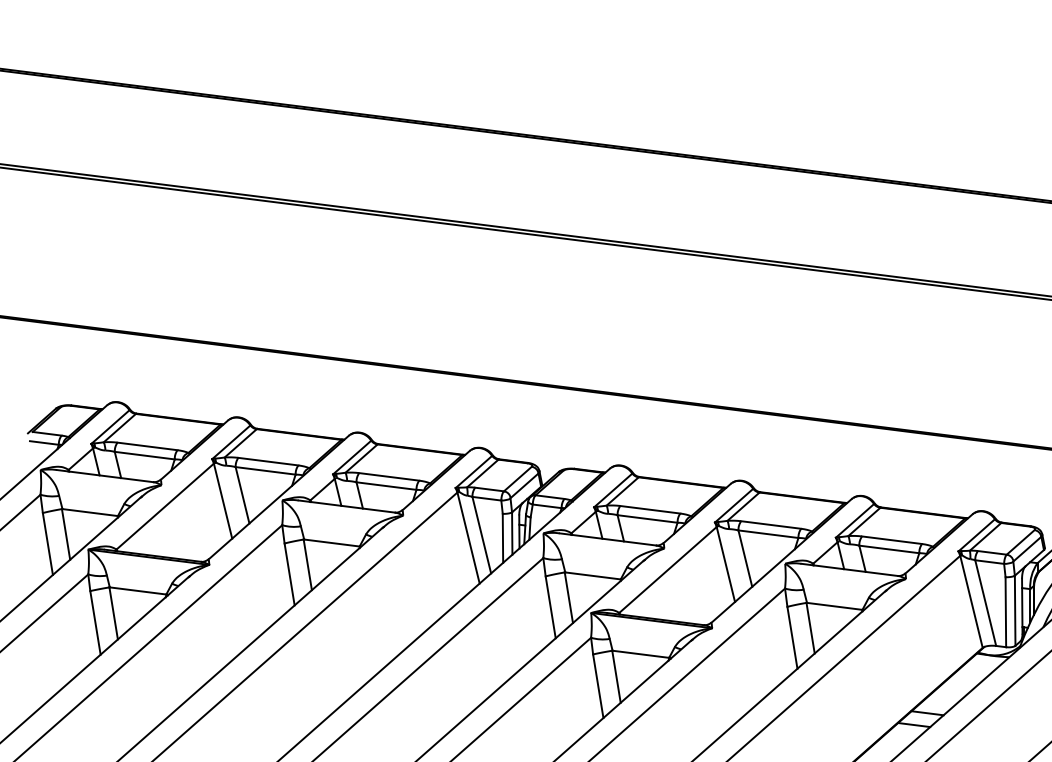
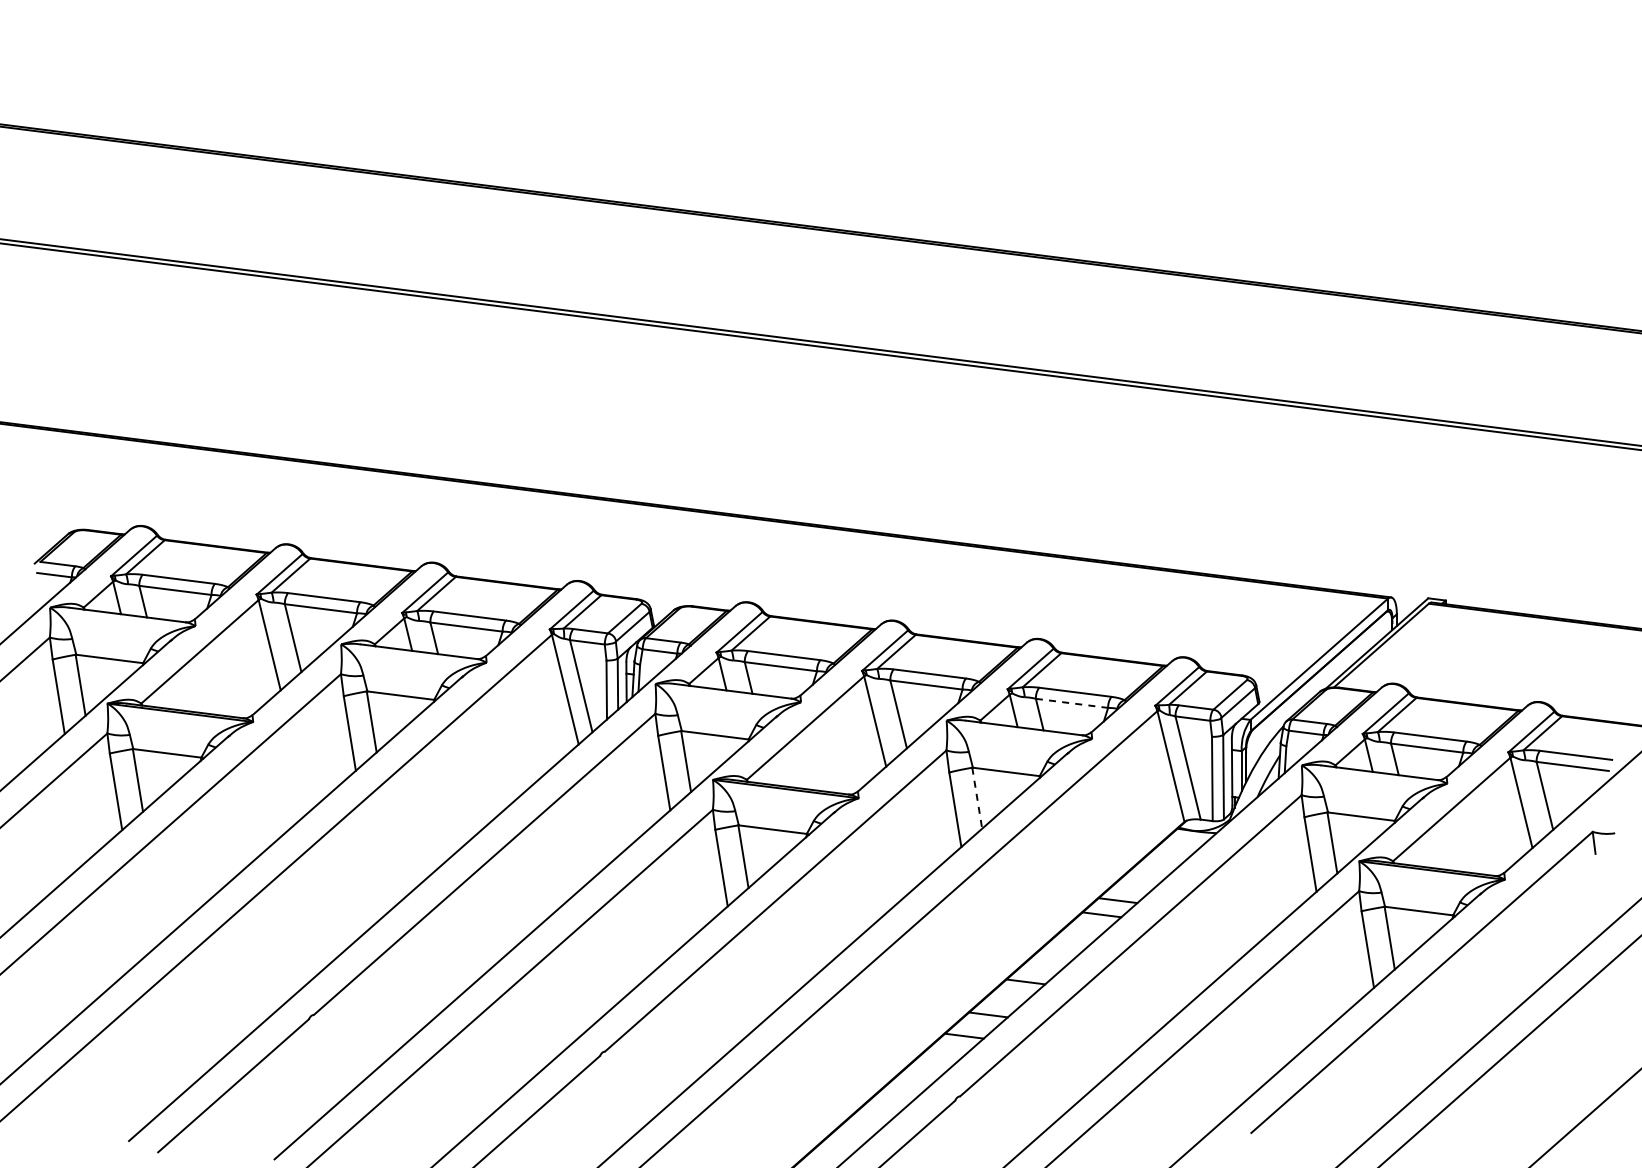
line: (889, 549) -> (1072, 703), solid -> dashed
line: (810, 628) -> (977, 798), solid -> dashed

